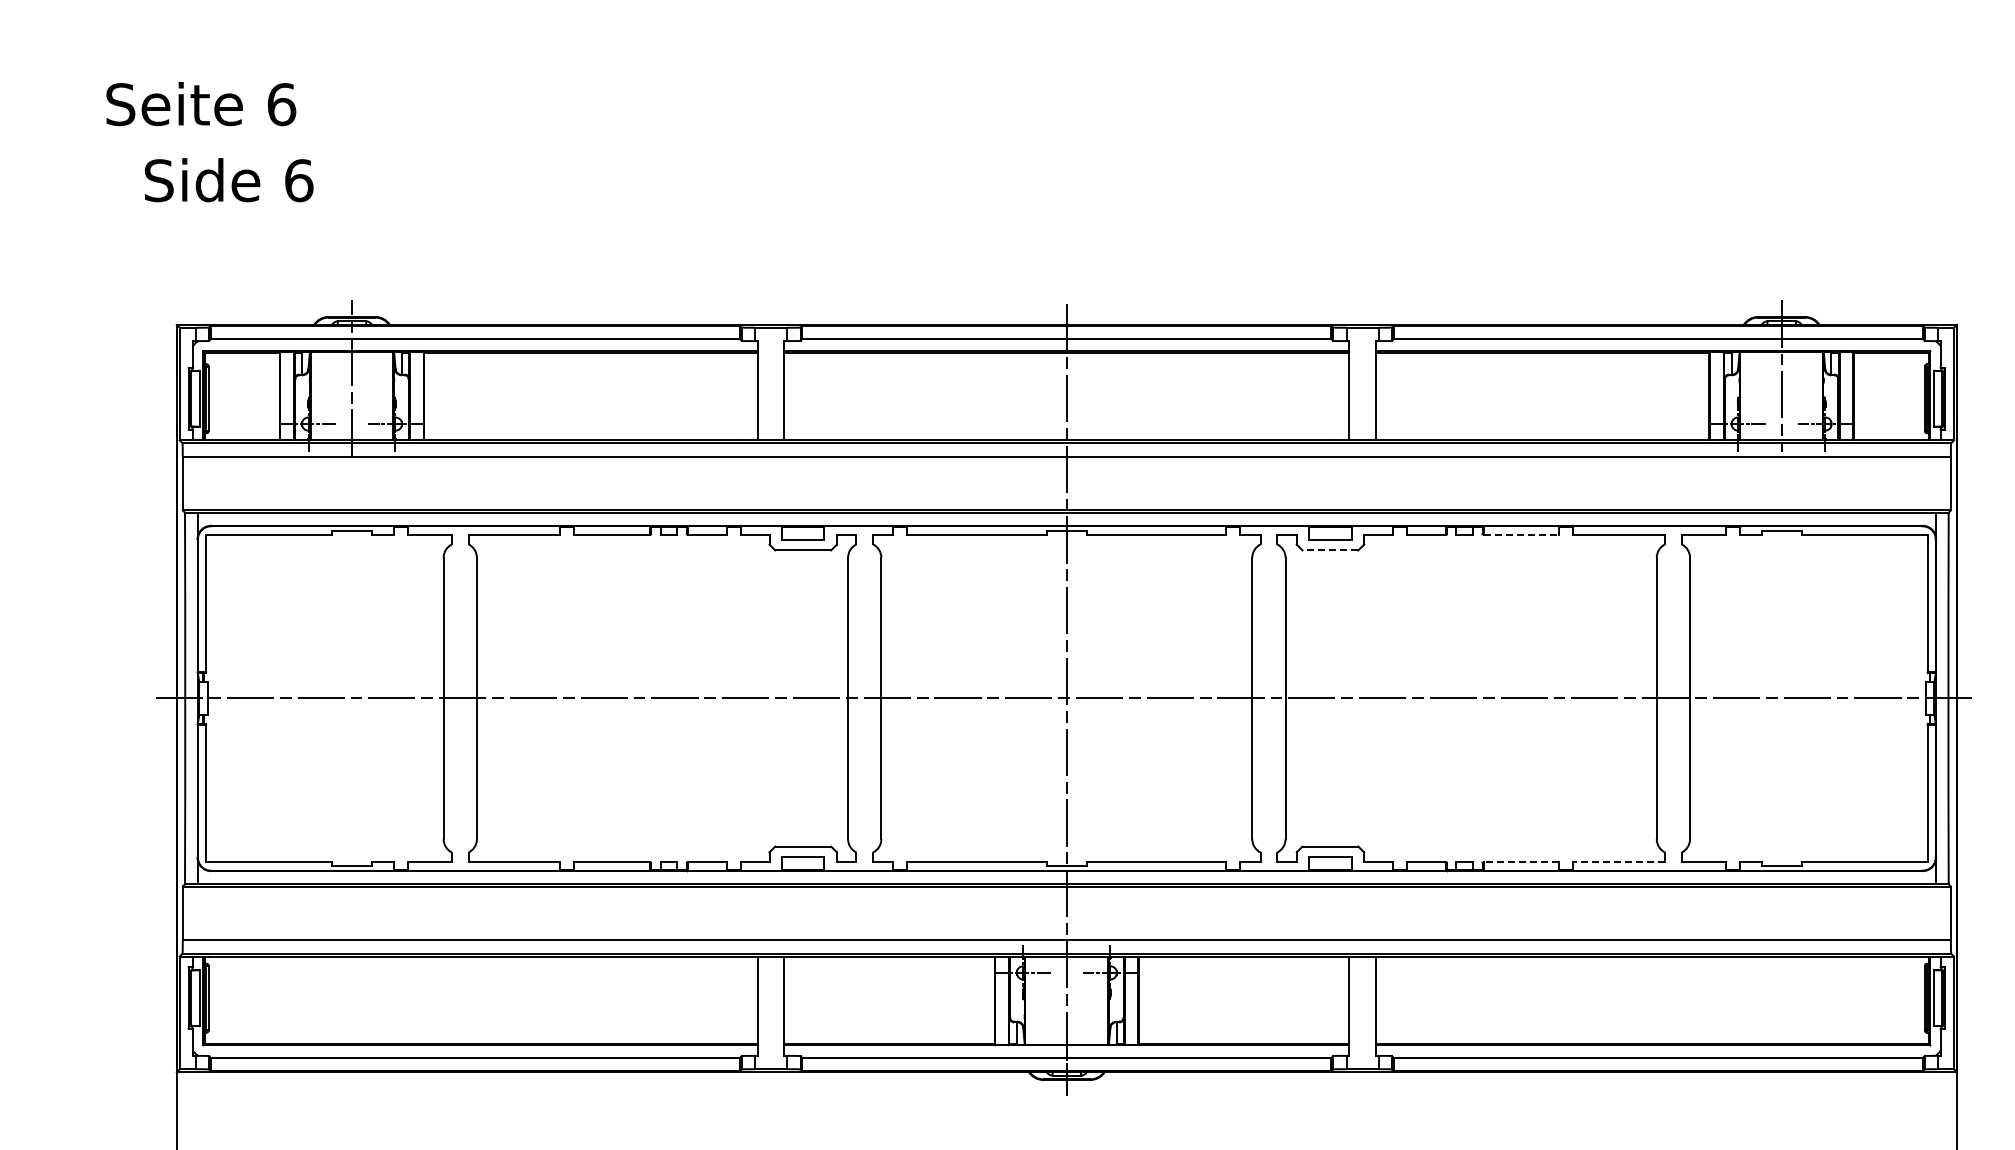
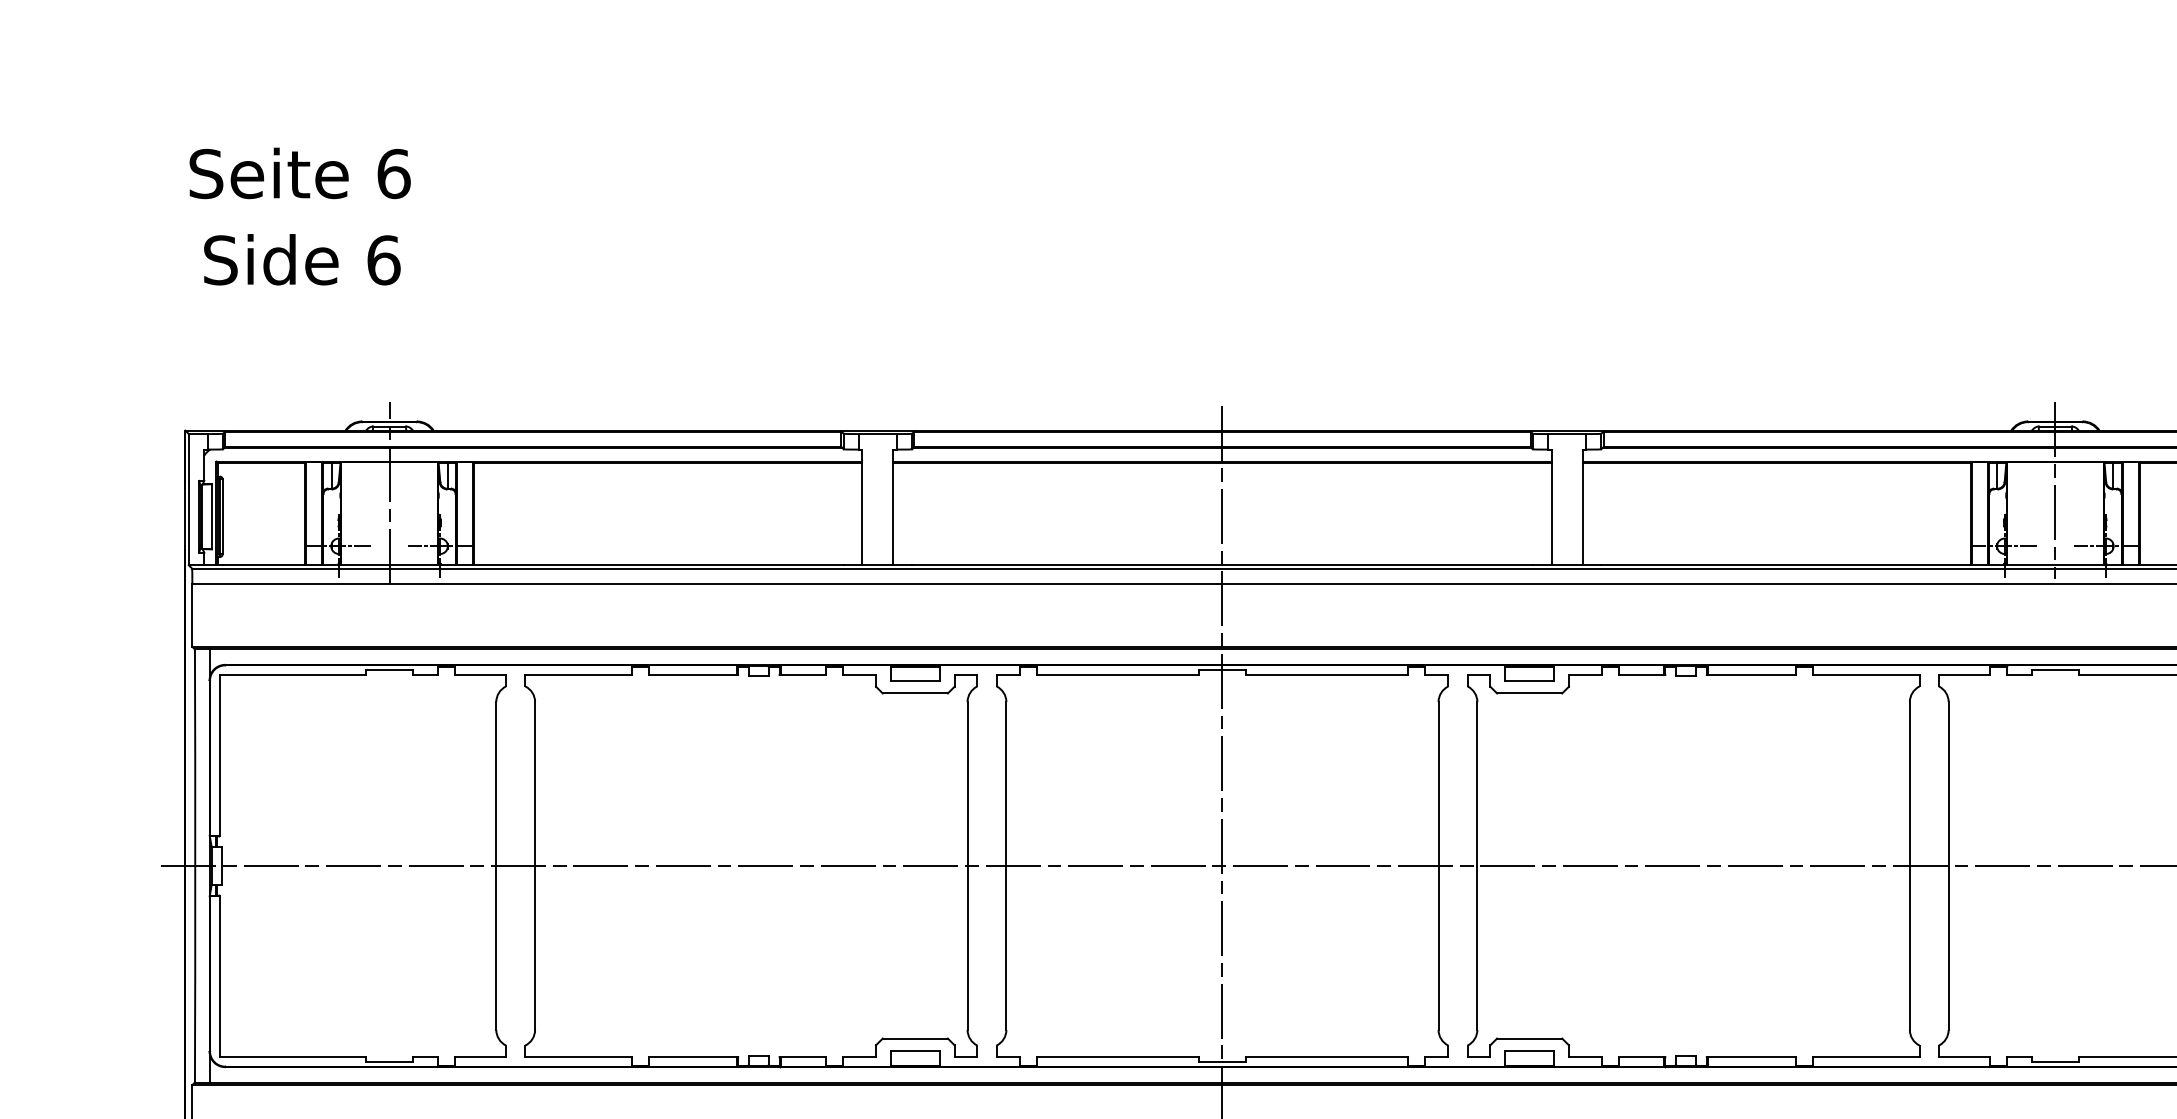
text: (201, 104) -> (300, 173), moved
text: (228, 180) -> (301, 260), moved
line: (1521, 534) -> (1752, 674), dashed -> solid
line: (1330, 550) -> (1529, 693), dashed -> solid
line: (1521, 862) -> (1752, 1057), dashed -> solid
line: (1619, 862) -> (1866, 1057), dashed -> solid

